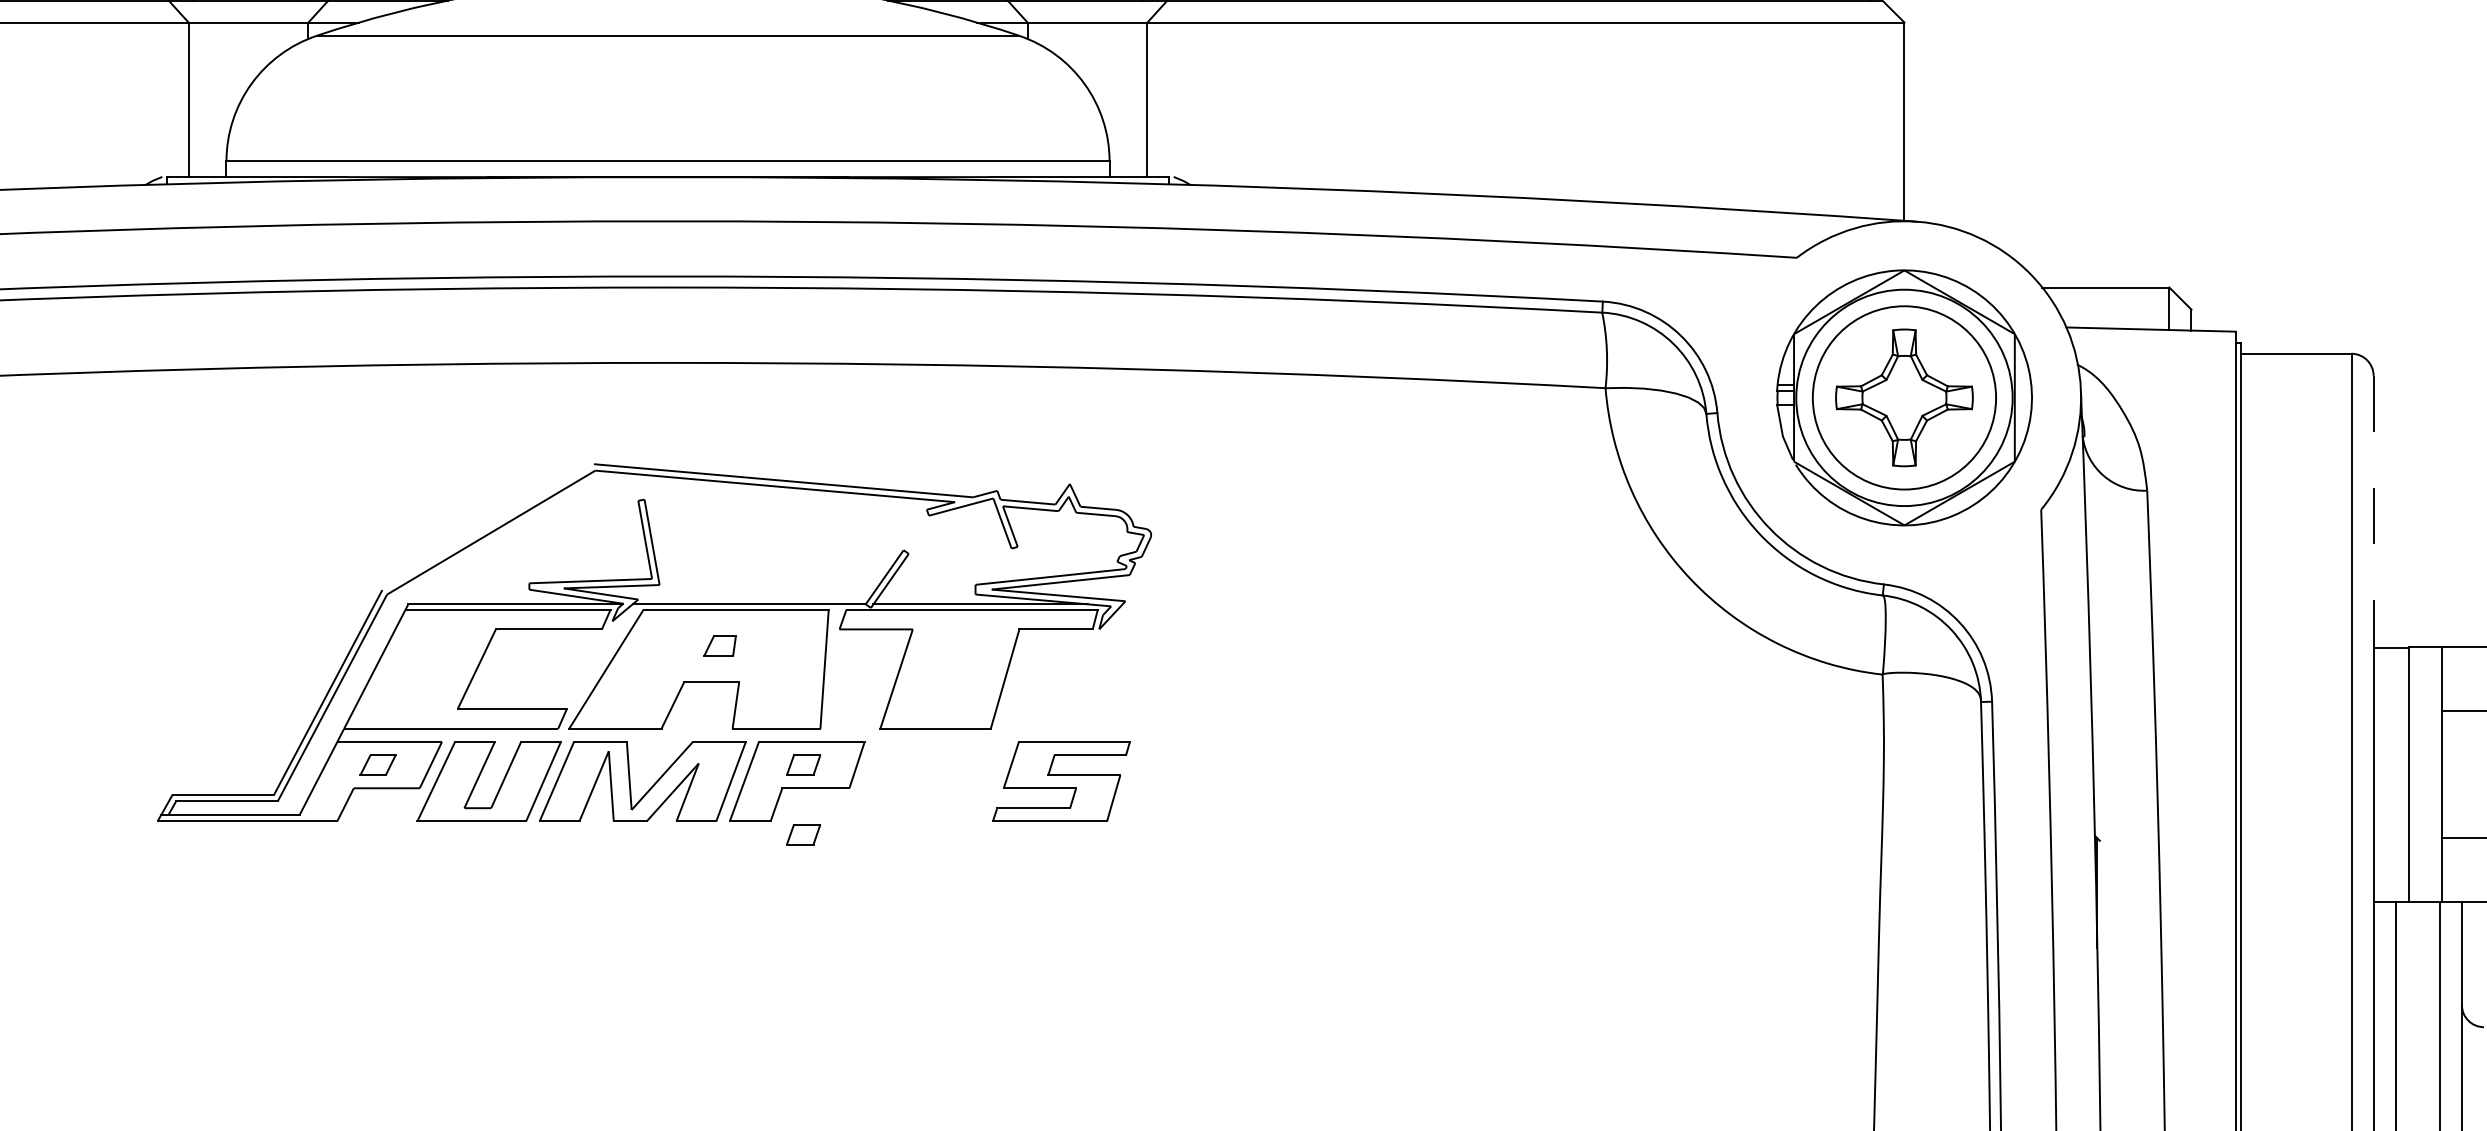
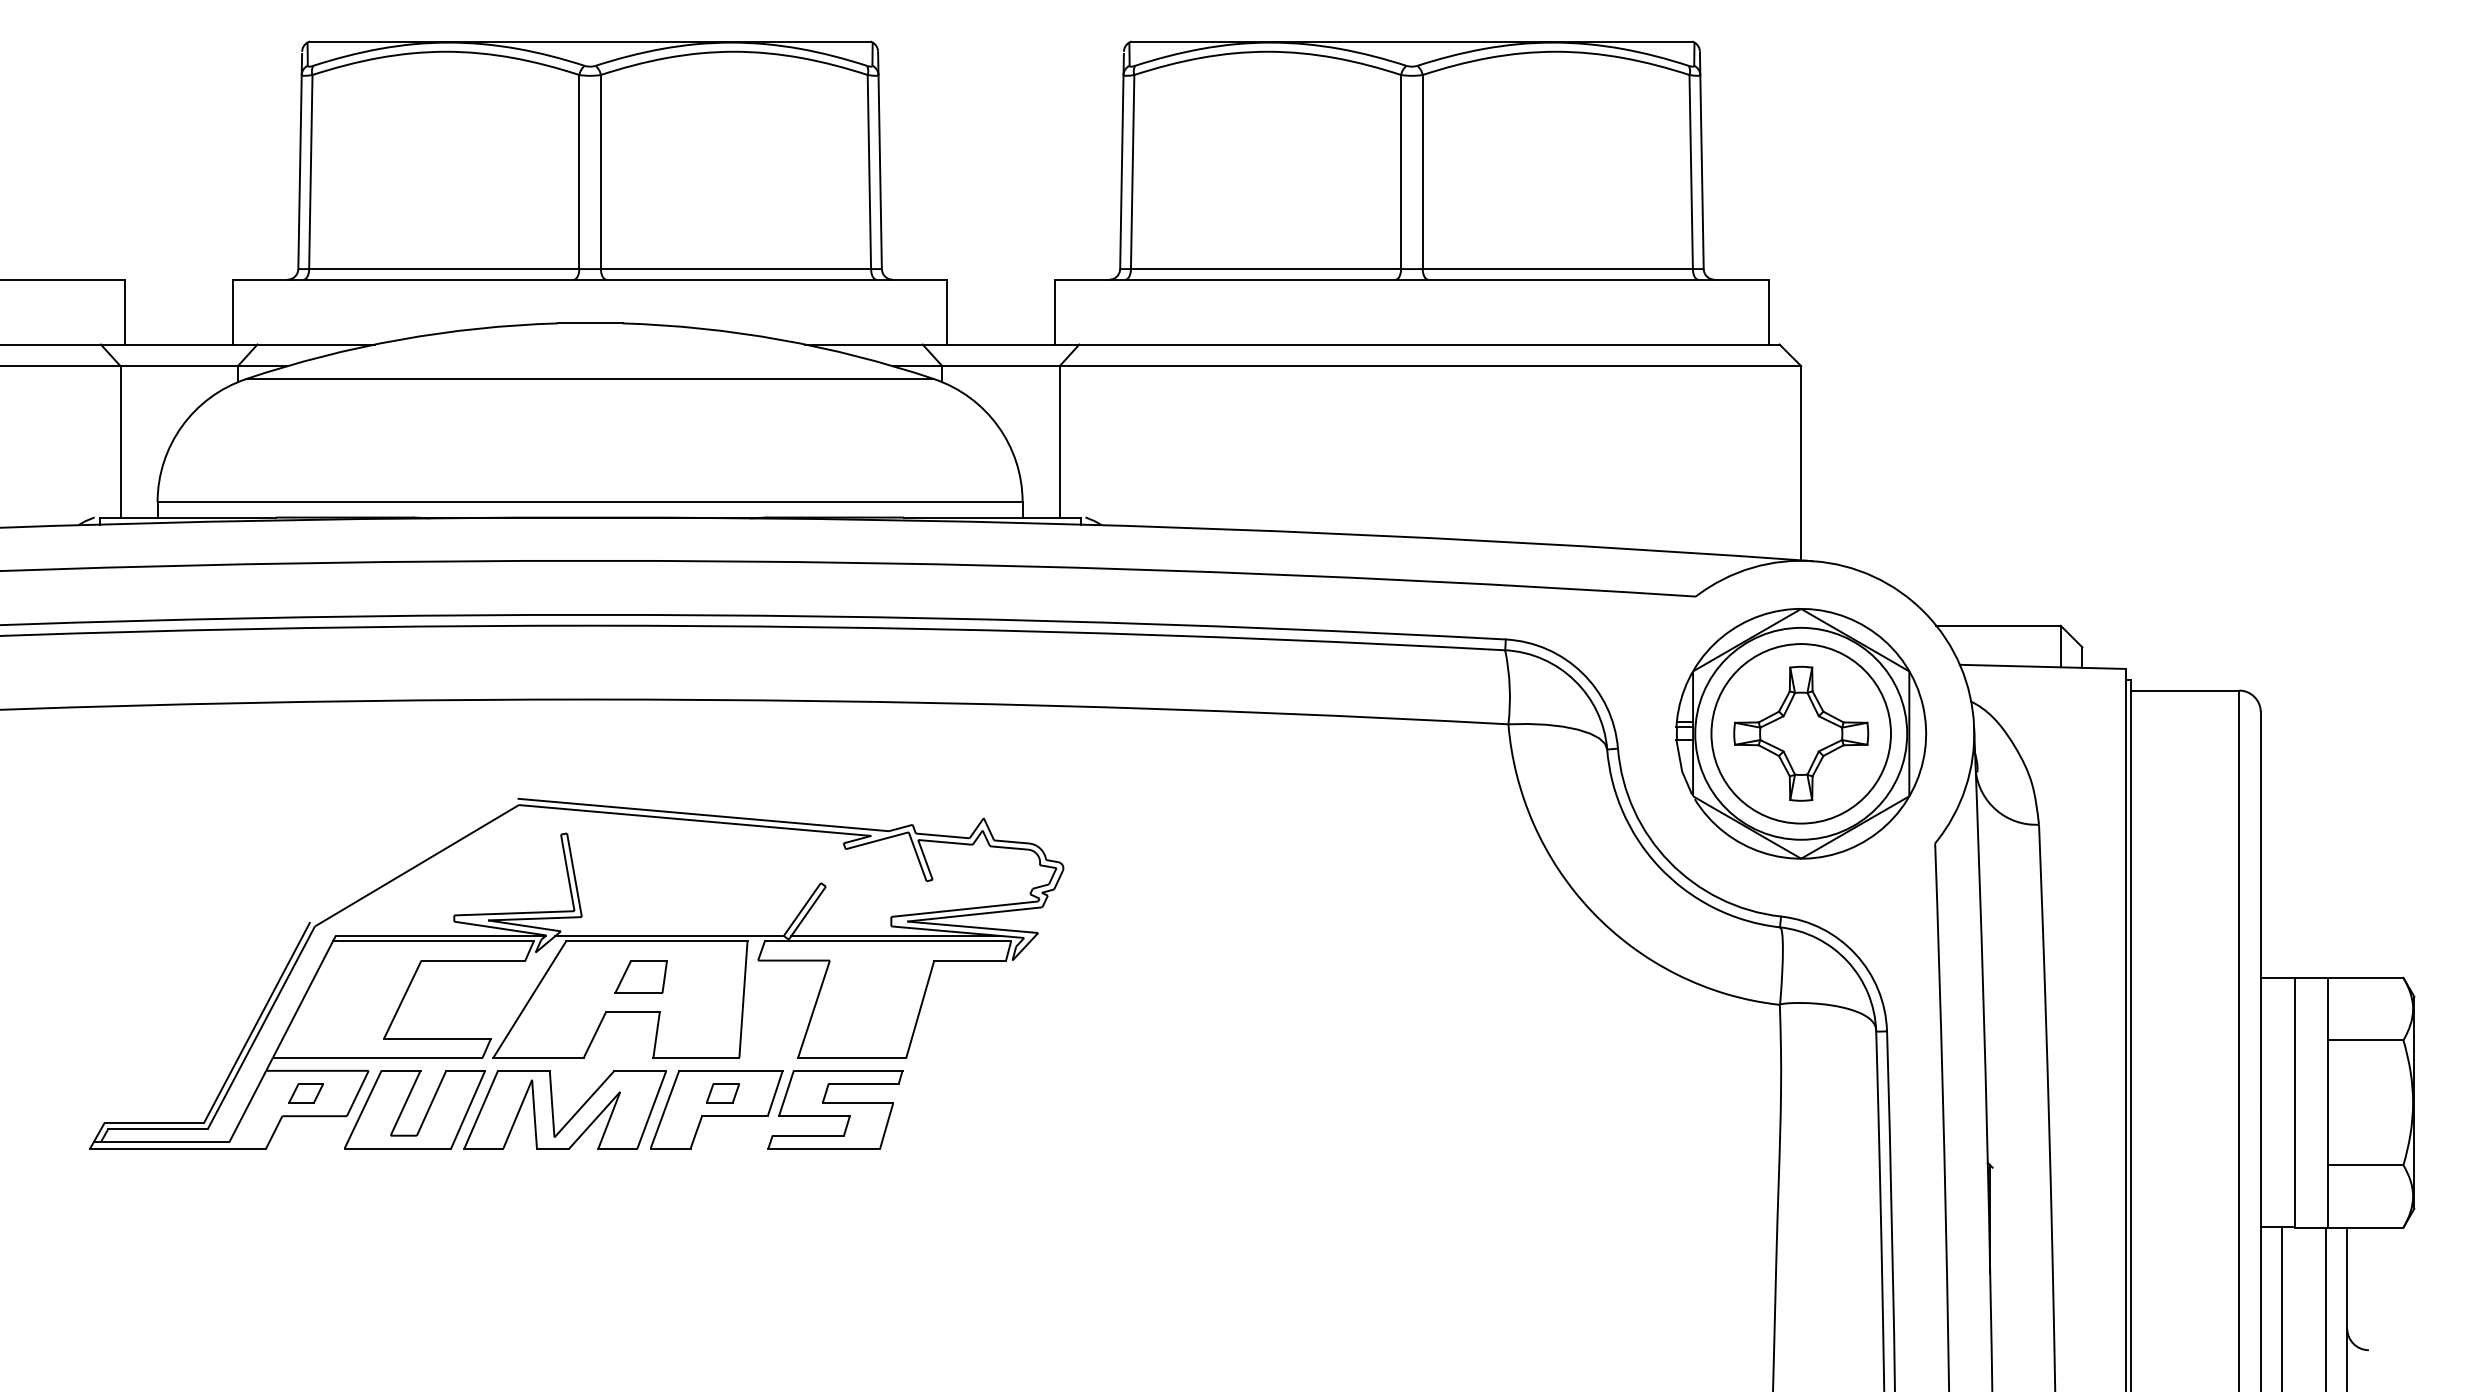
line: (2373, 511) -> (2260, 845), dashed -> solid
part: (719, 645) -> (640, 976), size x1.67
part: (1061, 781) -> (835, 1109), moved
part: (803, 834) -> (722, 1161), removed

